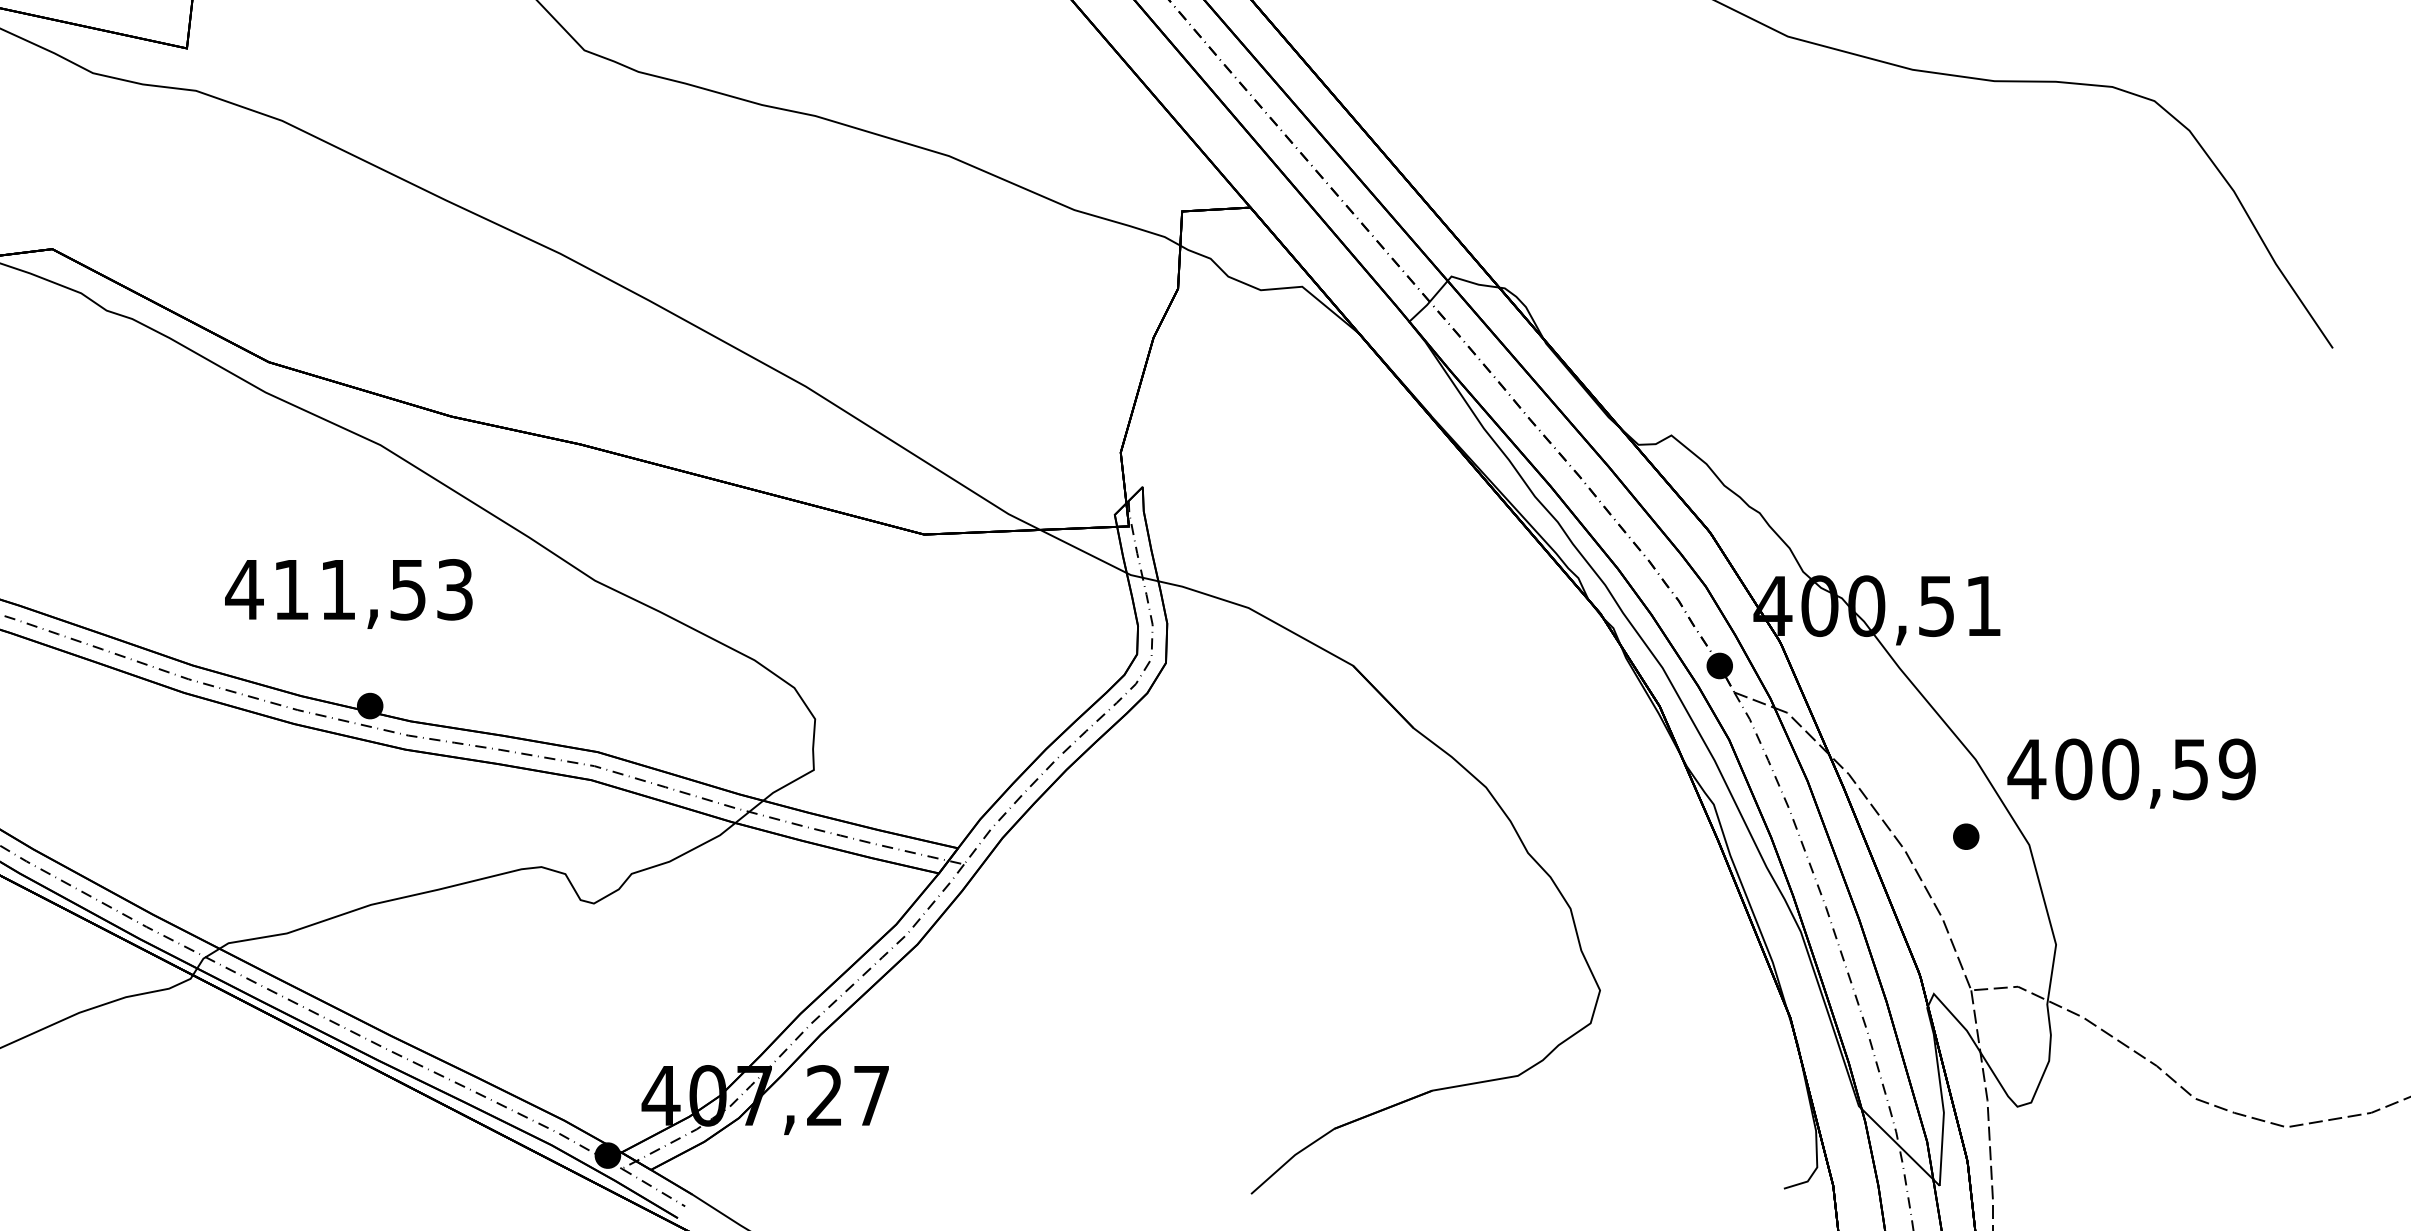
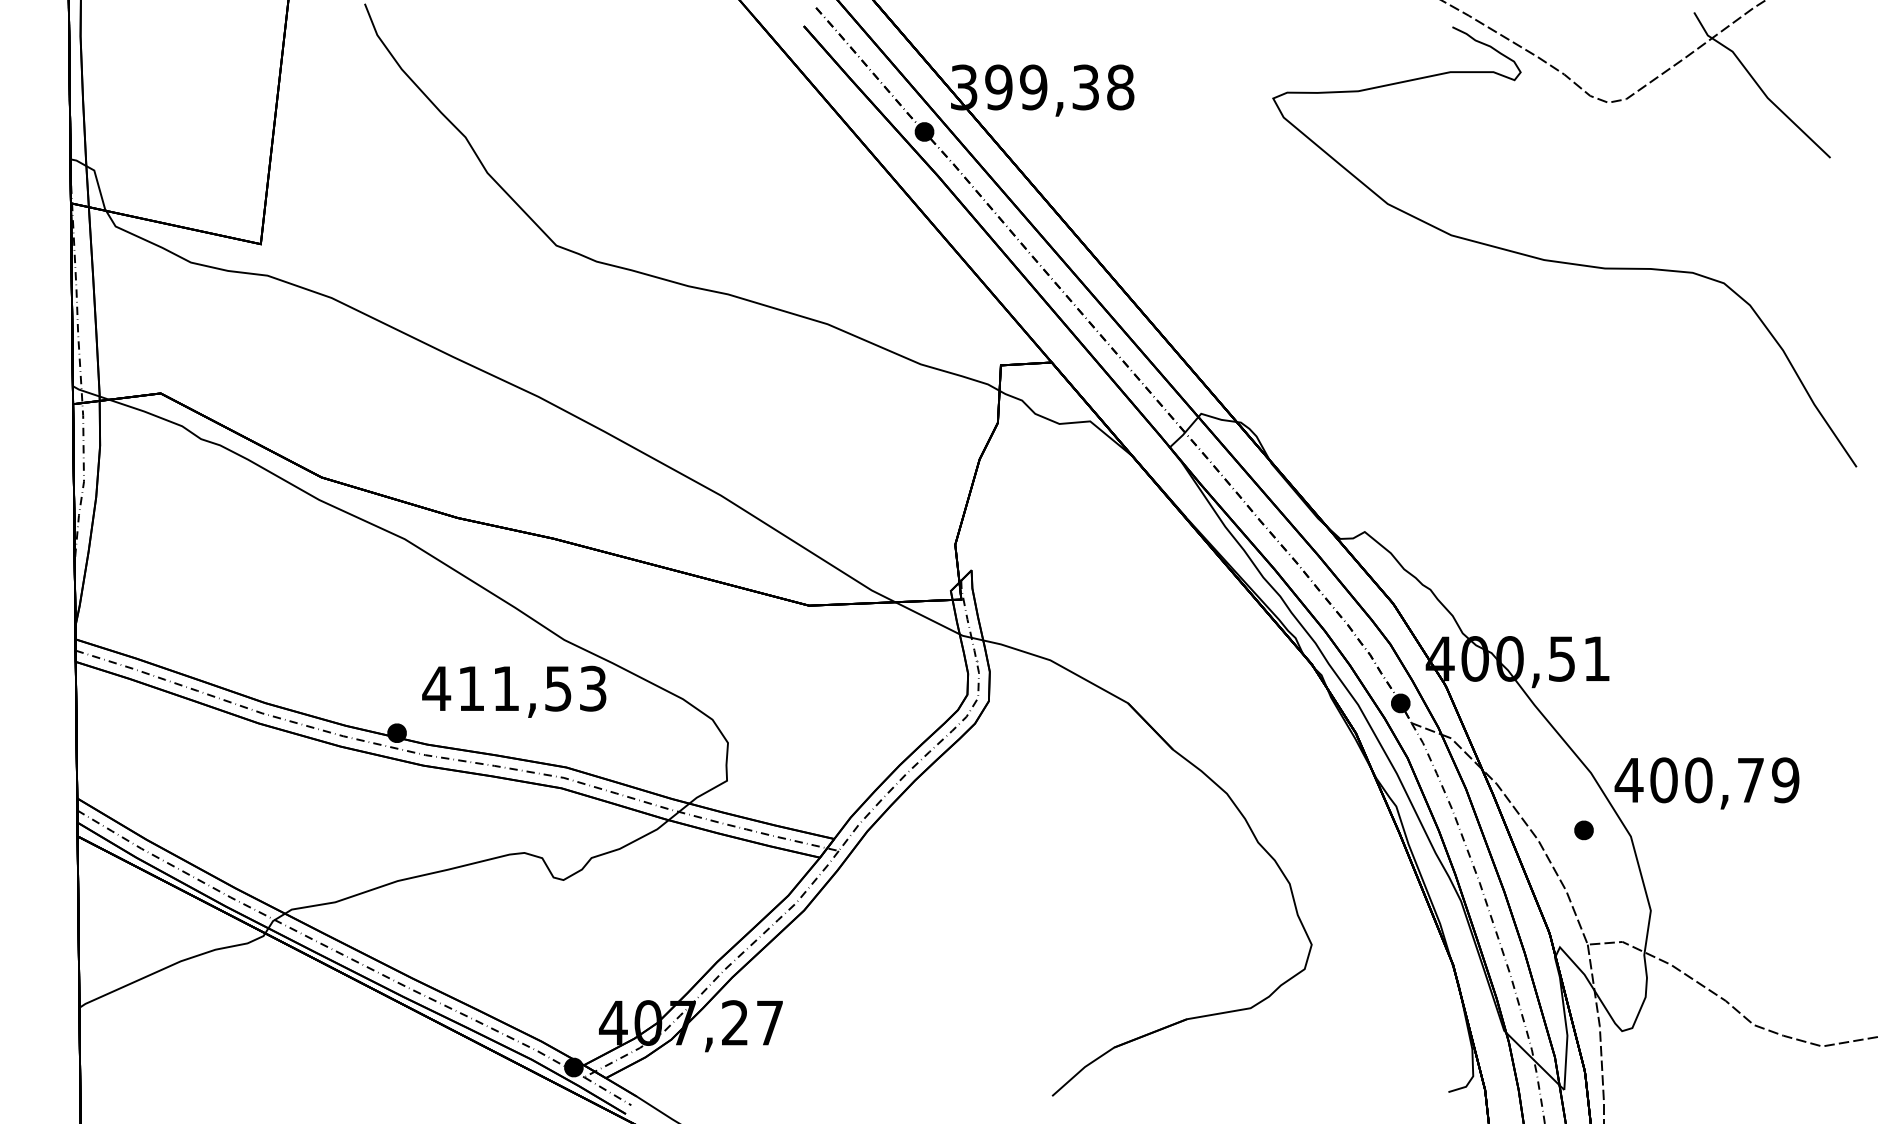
text: (349, 593) -> (514, 691), moved
text: (2190, 769) -> (1750, 780), 400,59 -> 400,79

